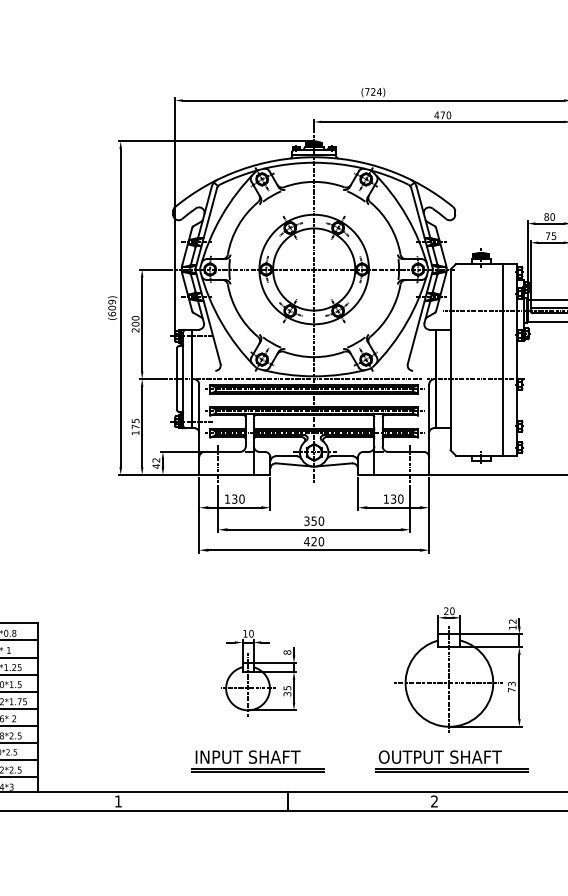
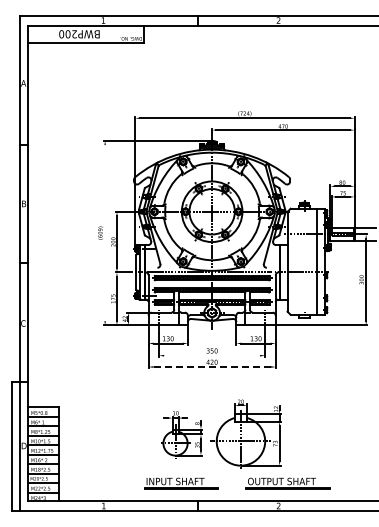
line: (121, 308) -> (105, 233), removed
line: (314, 529) -> (212, 355), removed
line: (314, 551) -> (212, 367), solid -> dashed
part: (457, 668) -> (245, 433), moved

